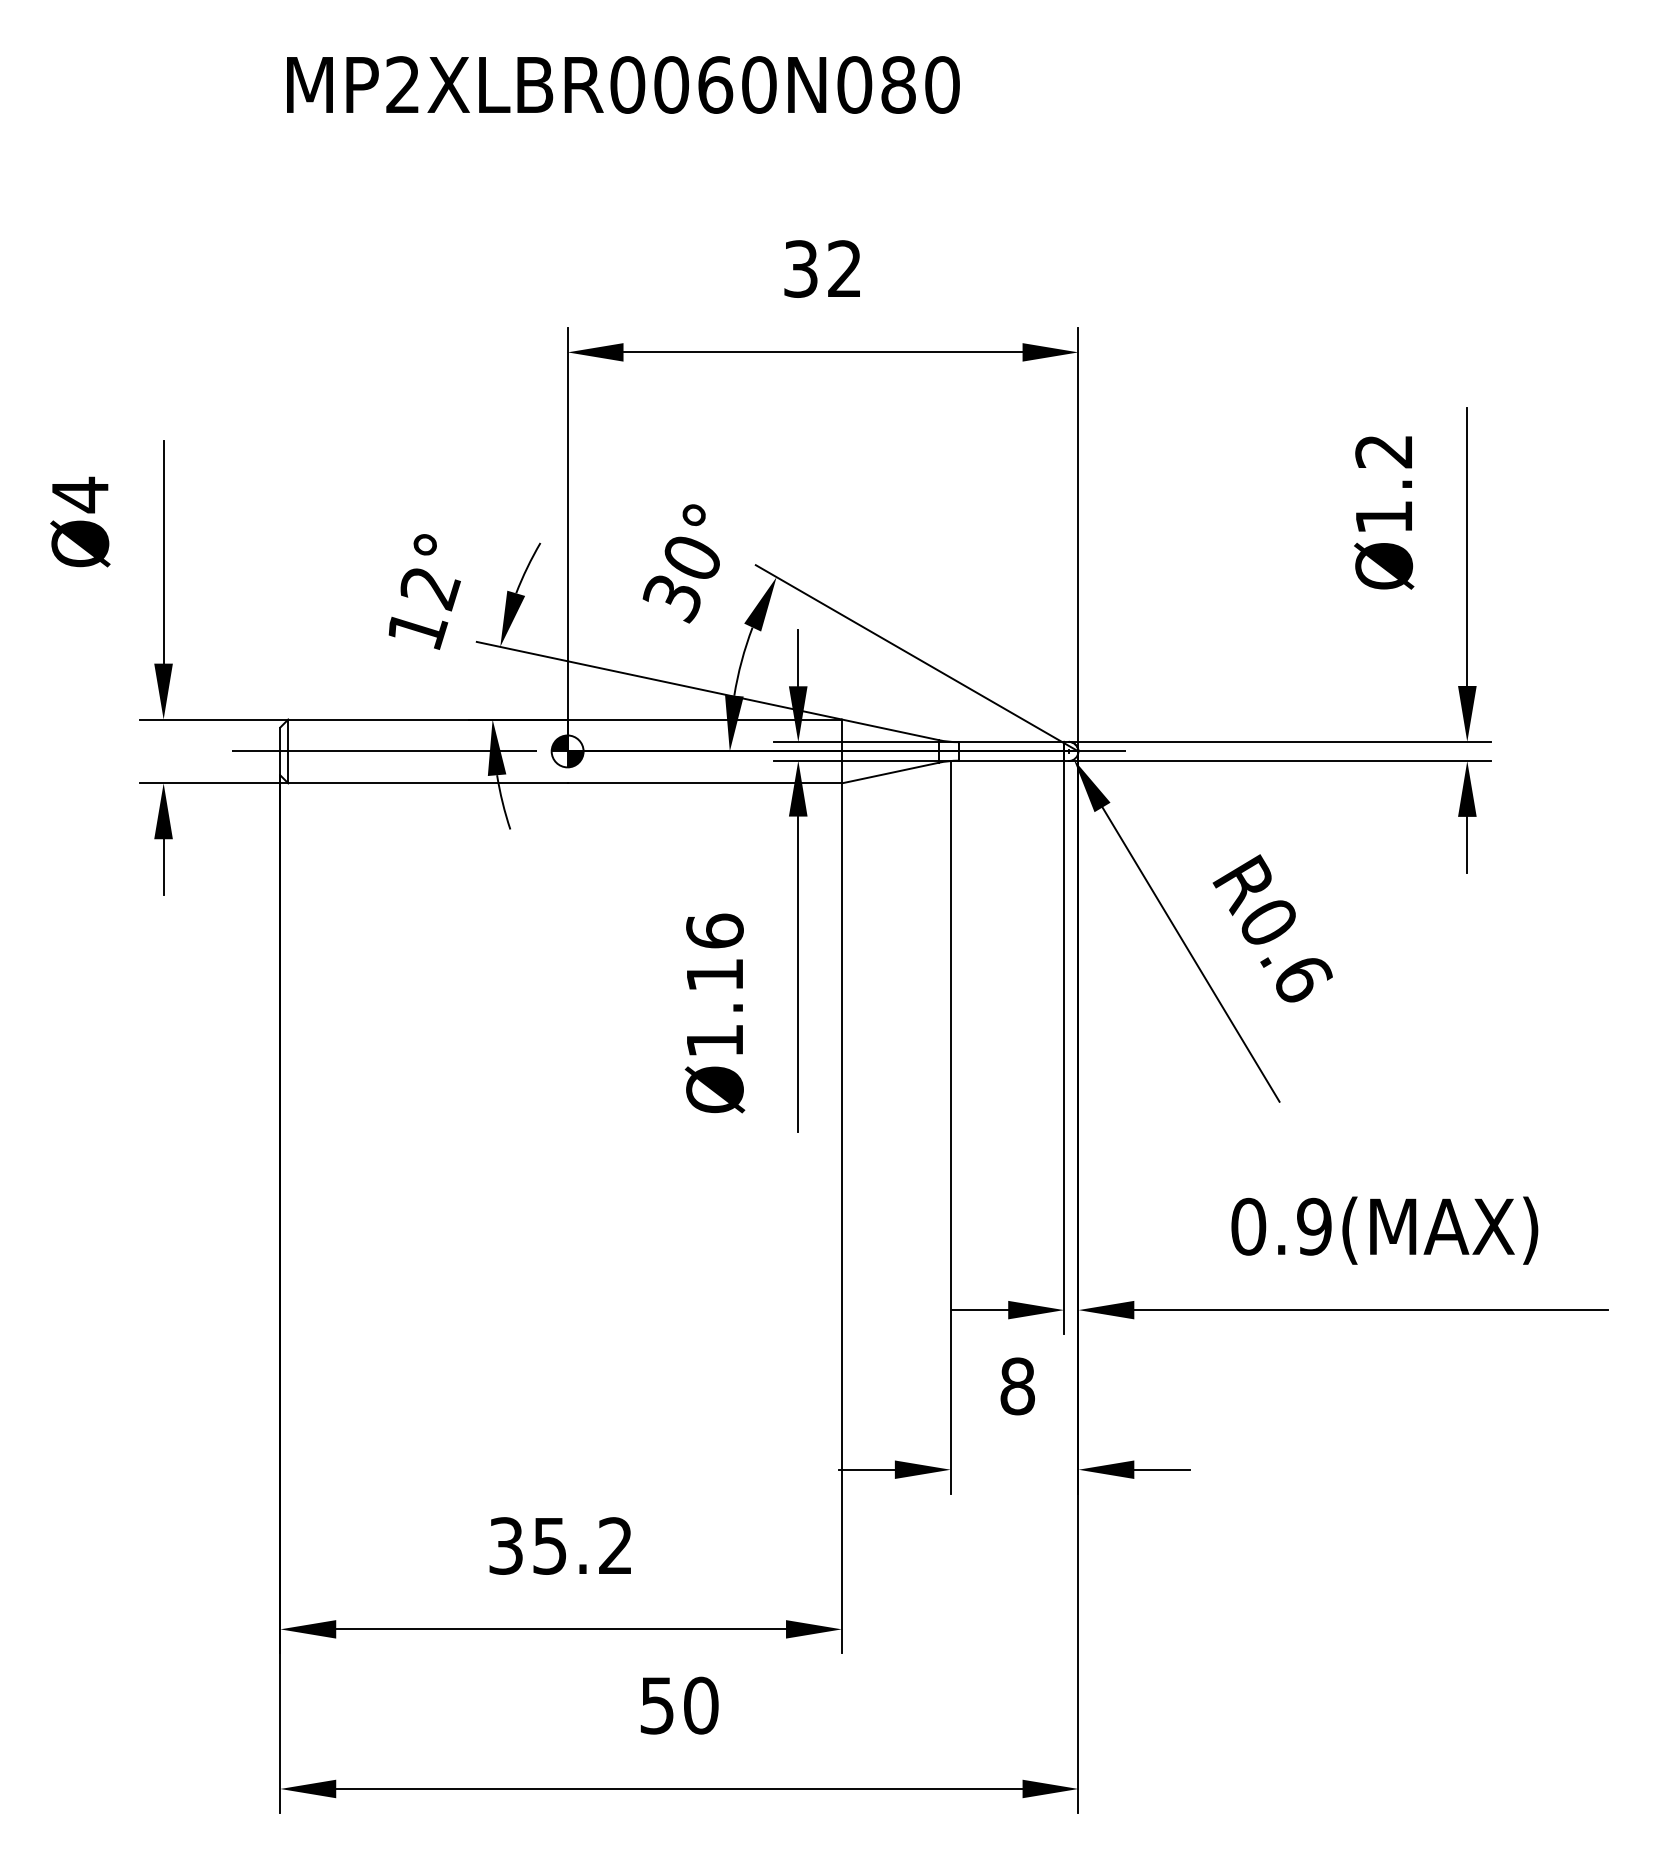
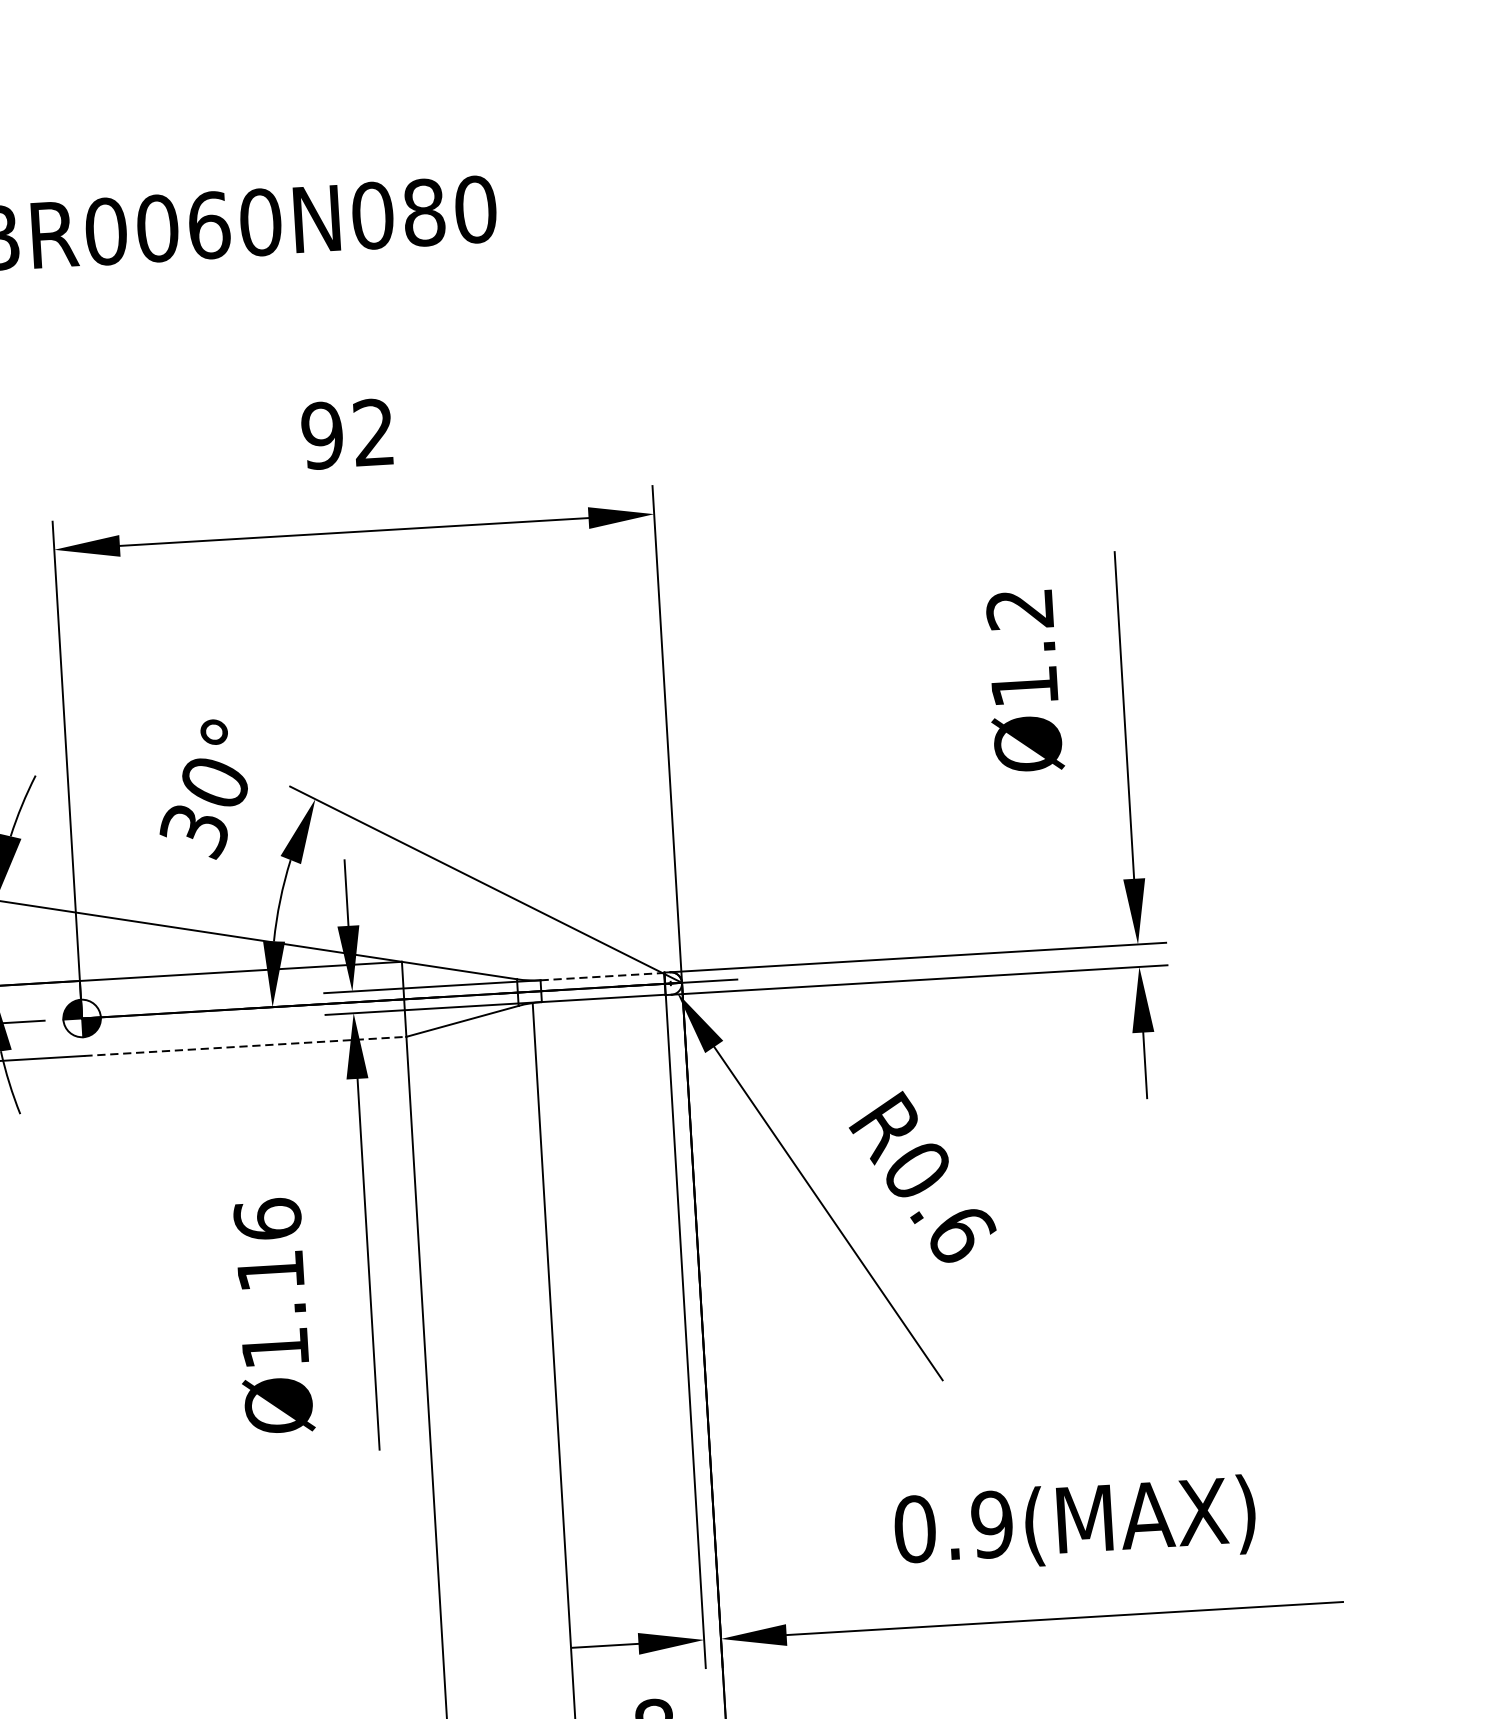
text: (800, 268) -> (321, 435), 32 -> 92
line: (1011, 742) -> (602, 977), solid -> dashed
line: (705, 783) -> (246, 1046), solid -> dashed

